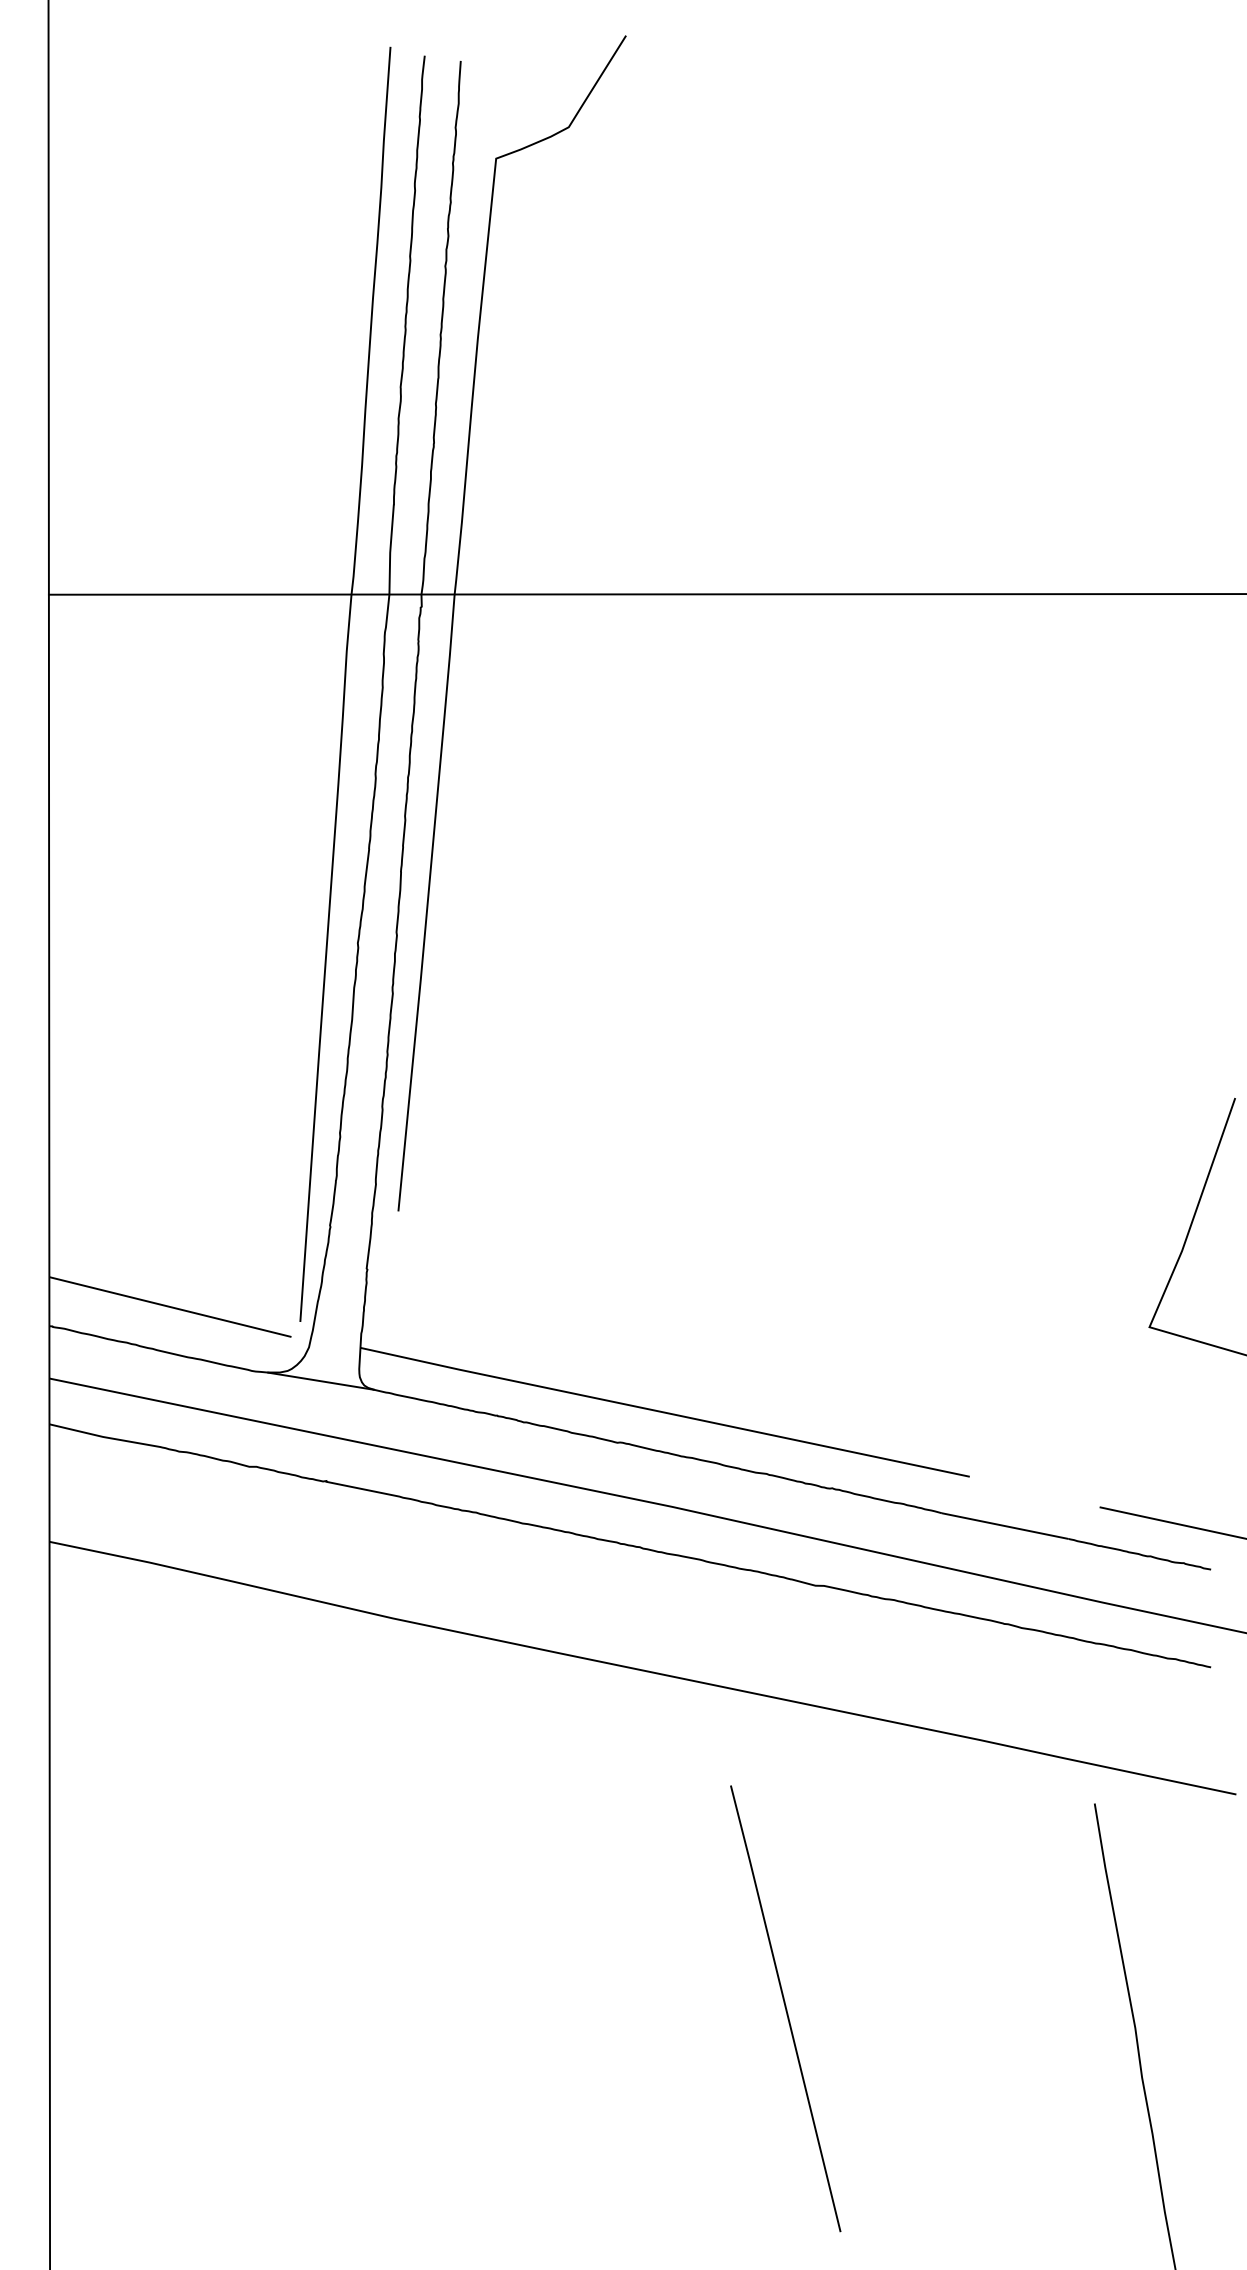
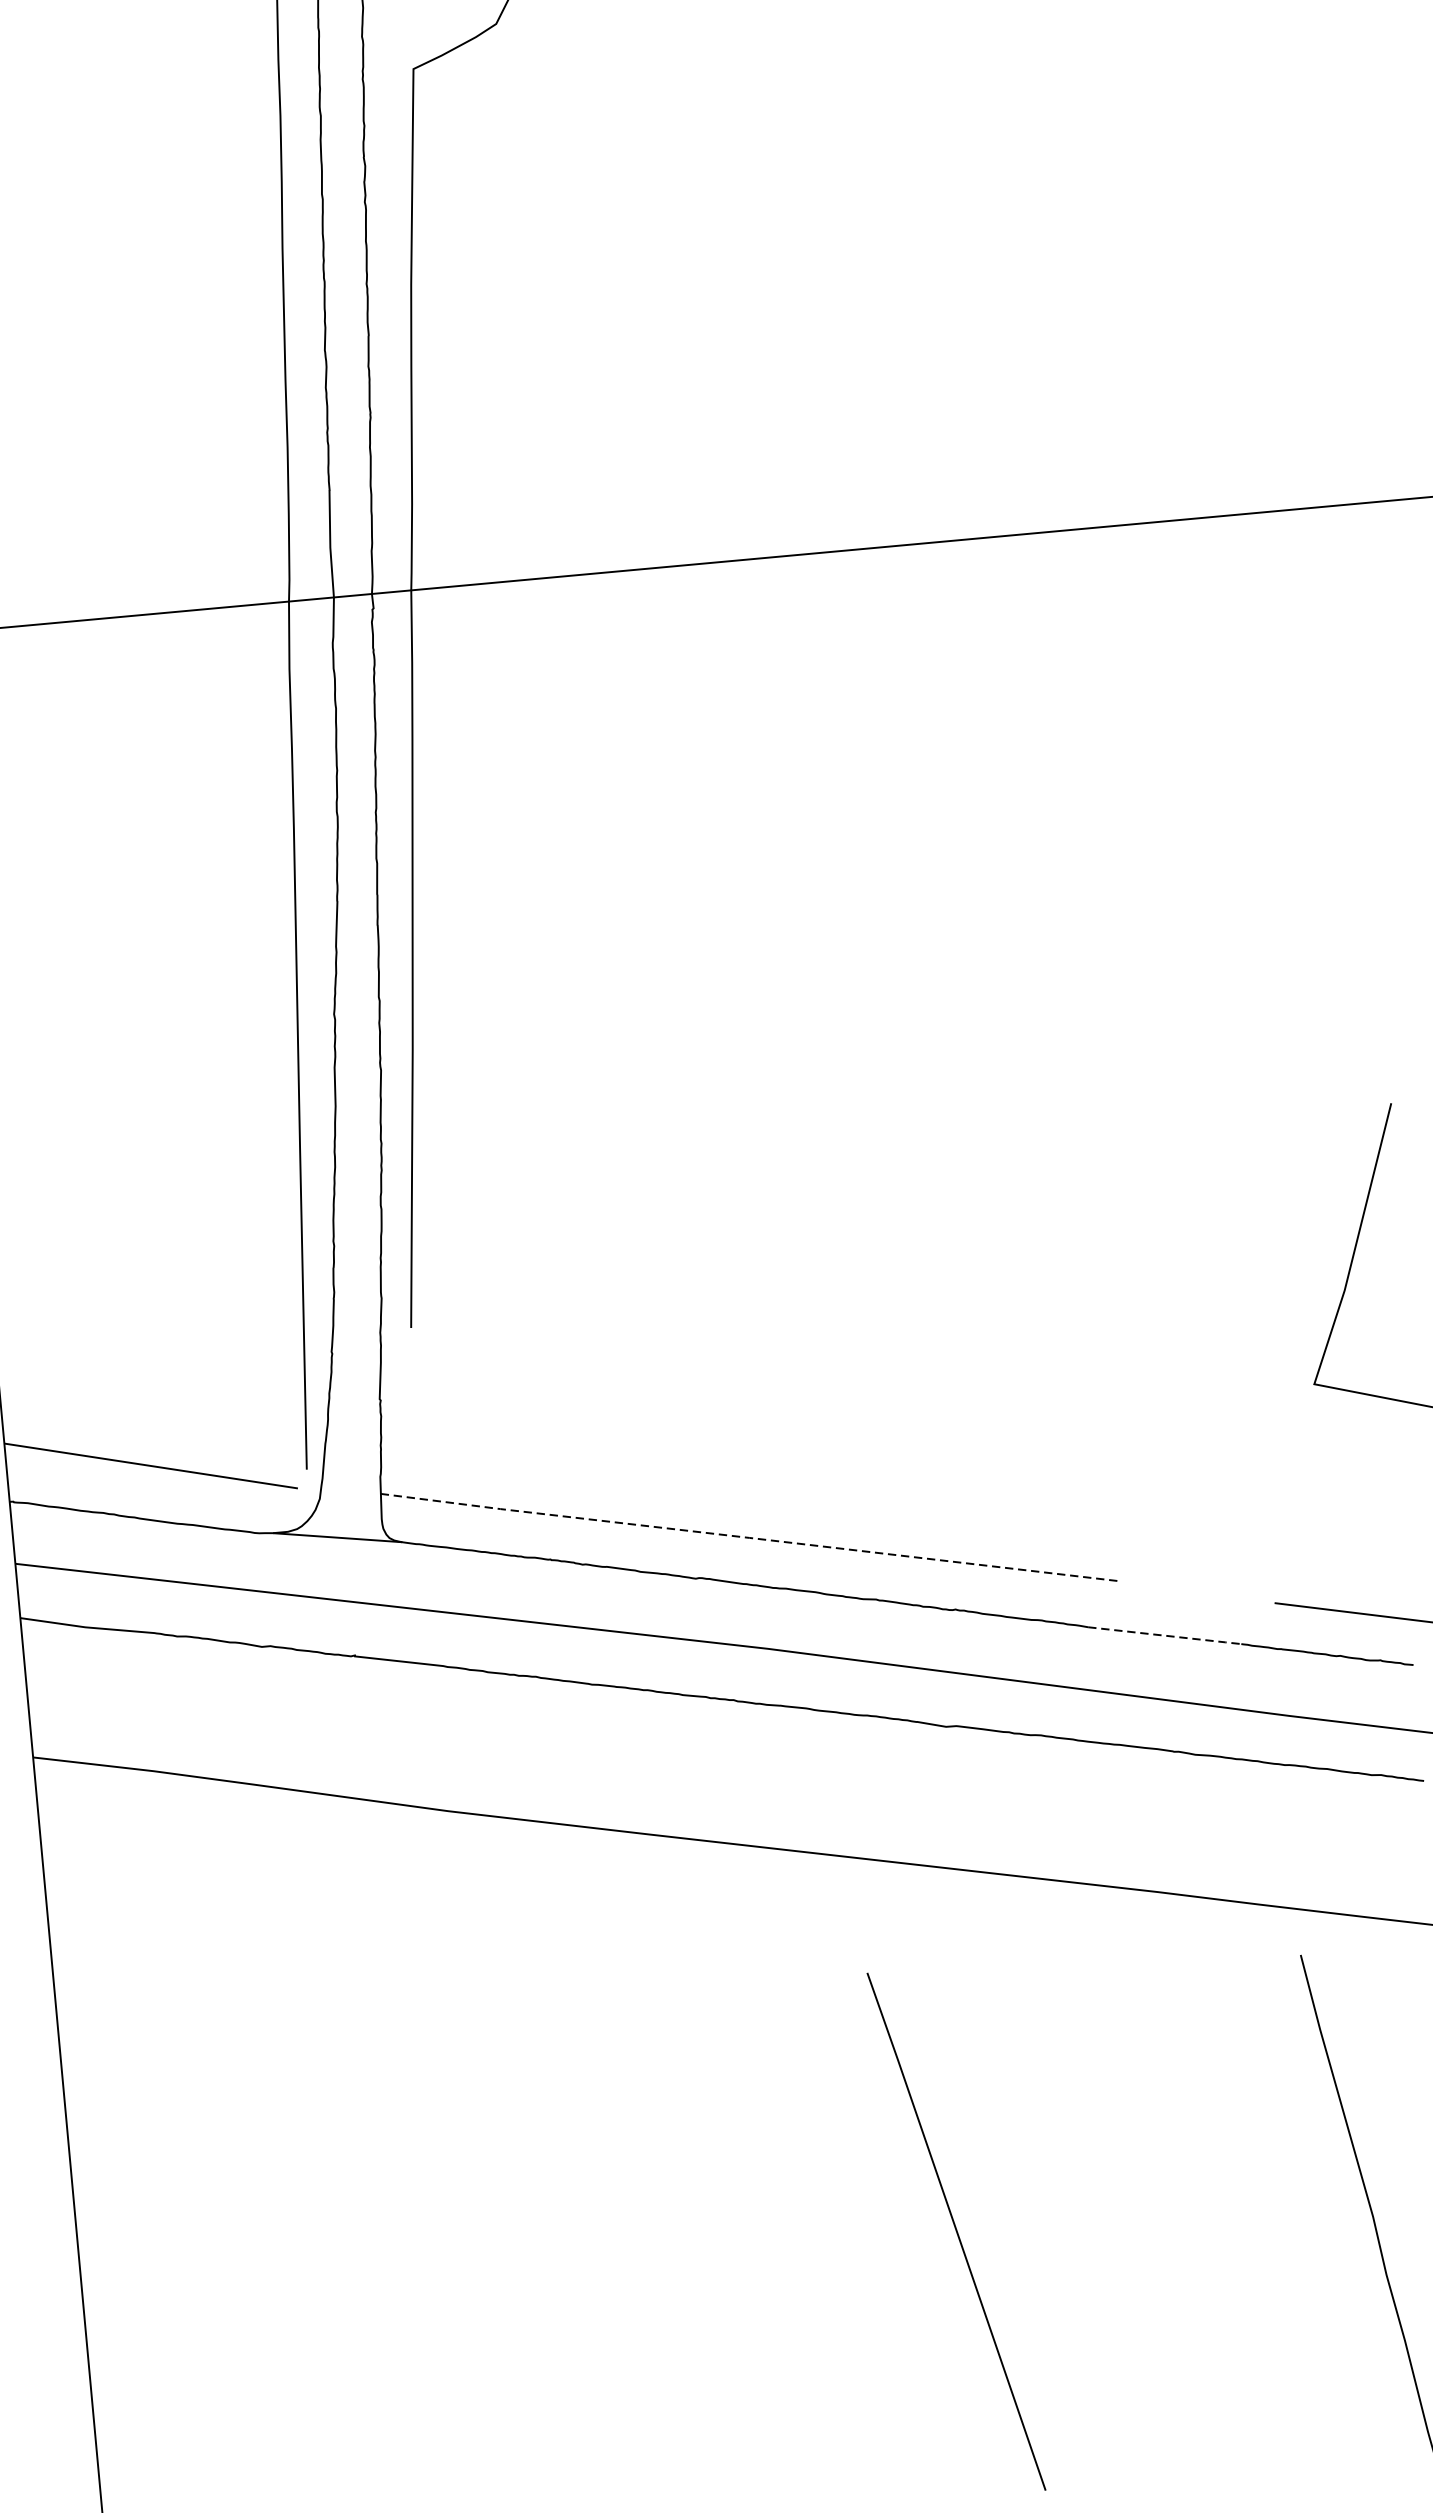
line: (664, 1412) -> (748, 1537), solid -> dashed
line: (1006, 1526) -> (1166, 1635), solid -> dashed

